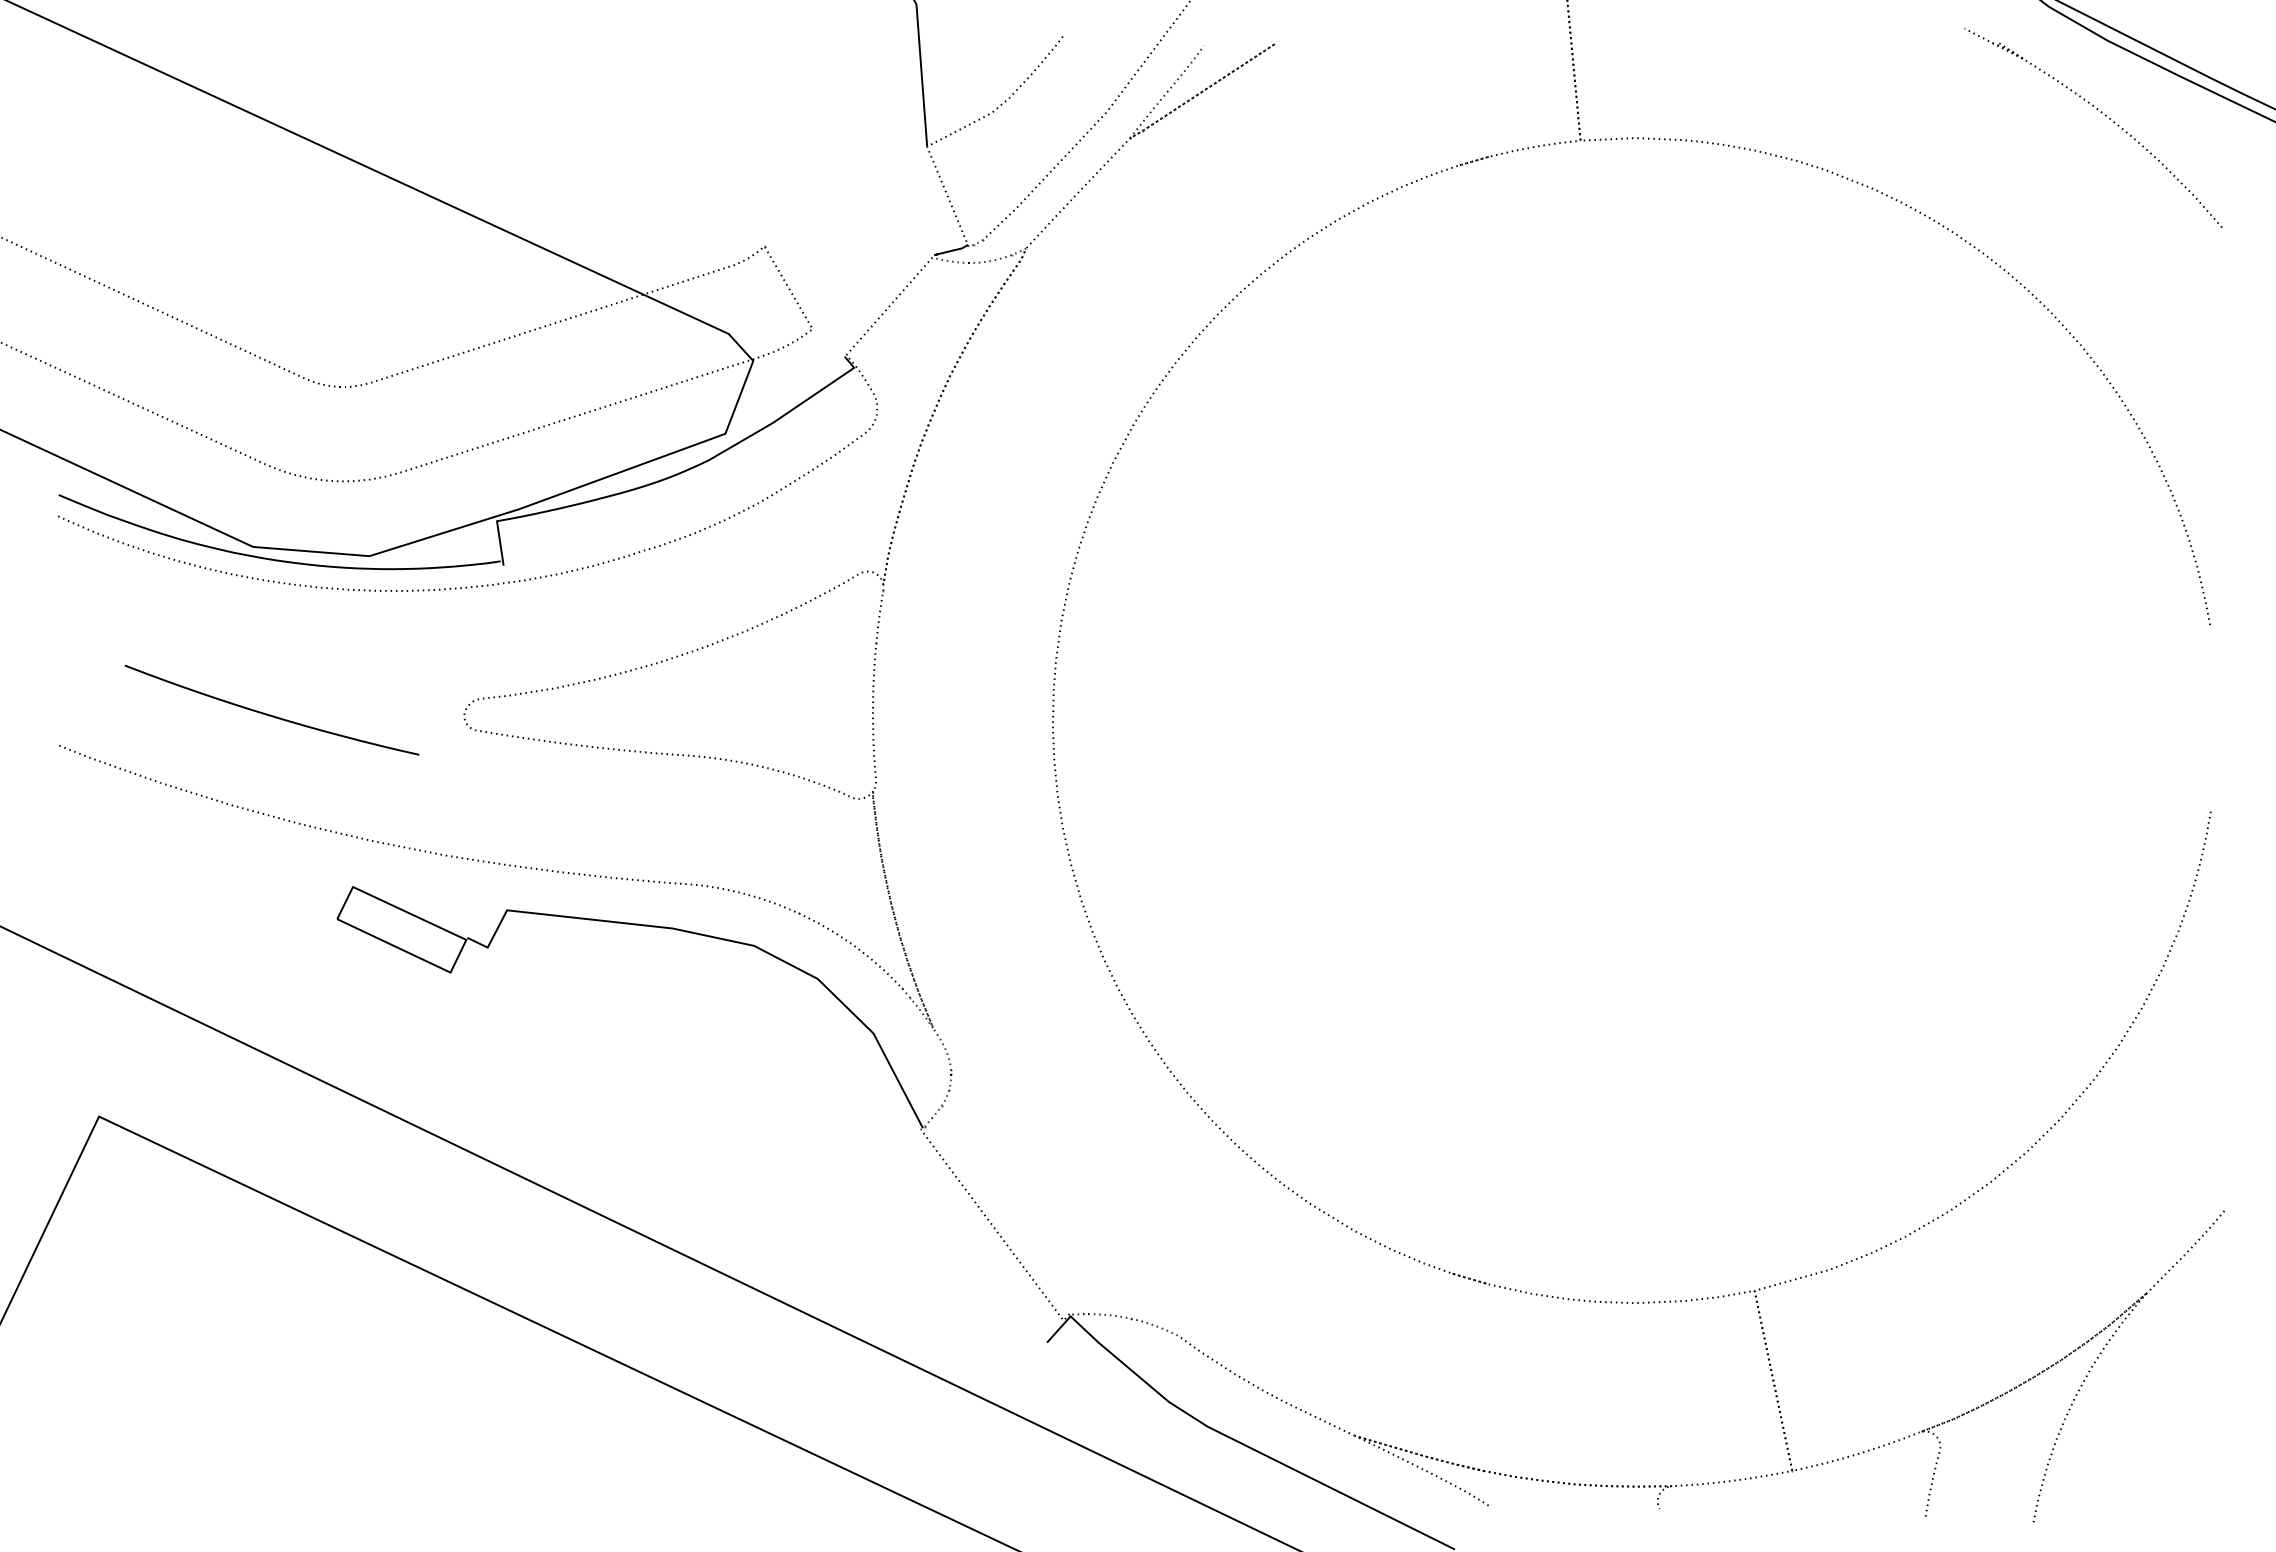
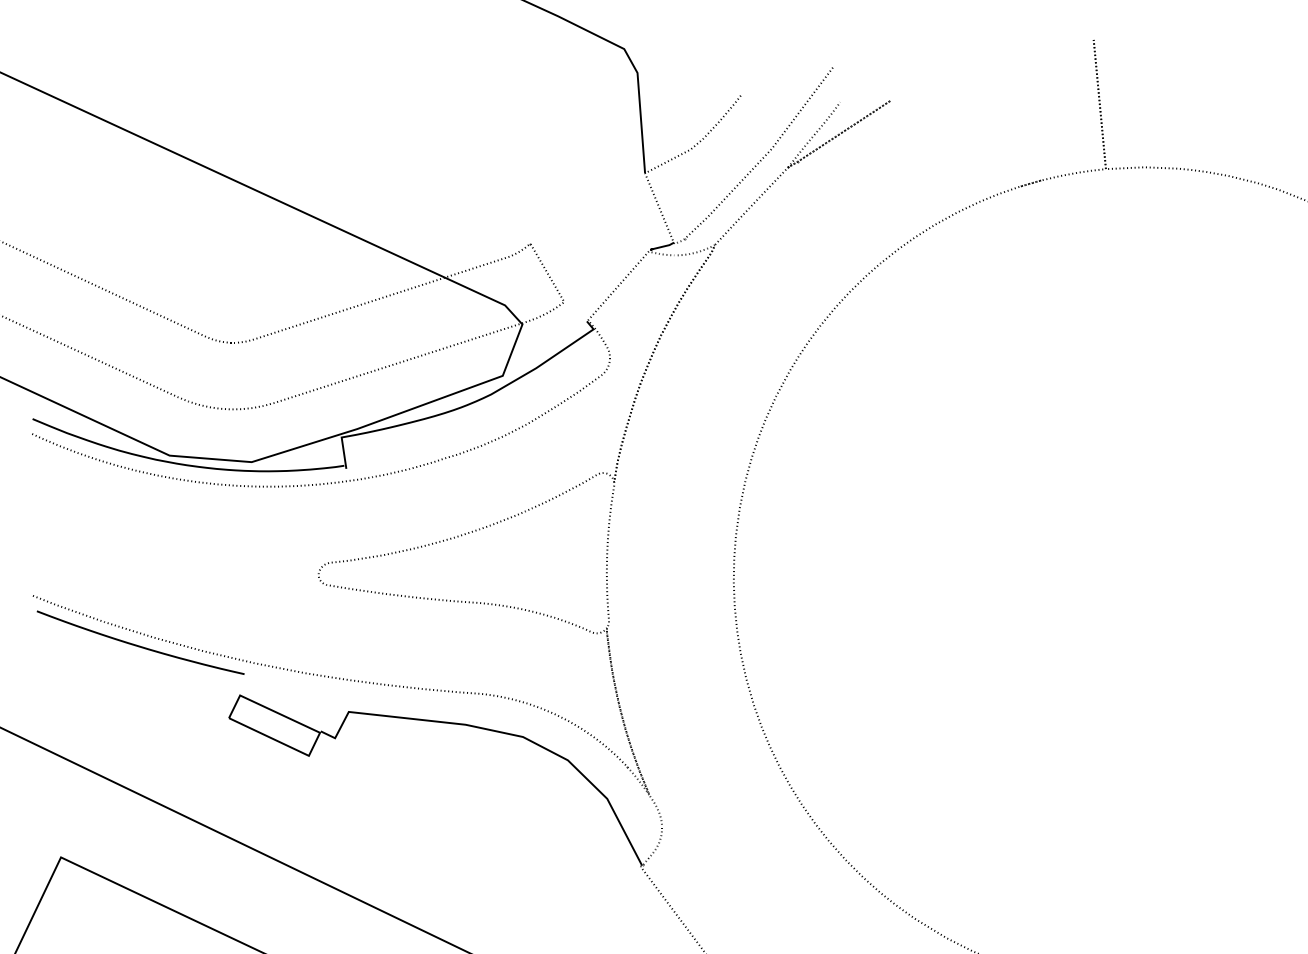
curve: (270, 714) -> (139, 645), moved

